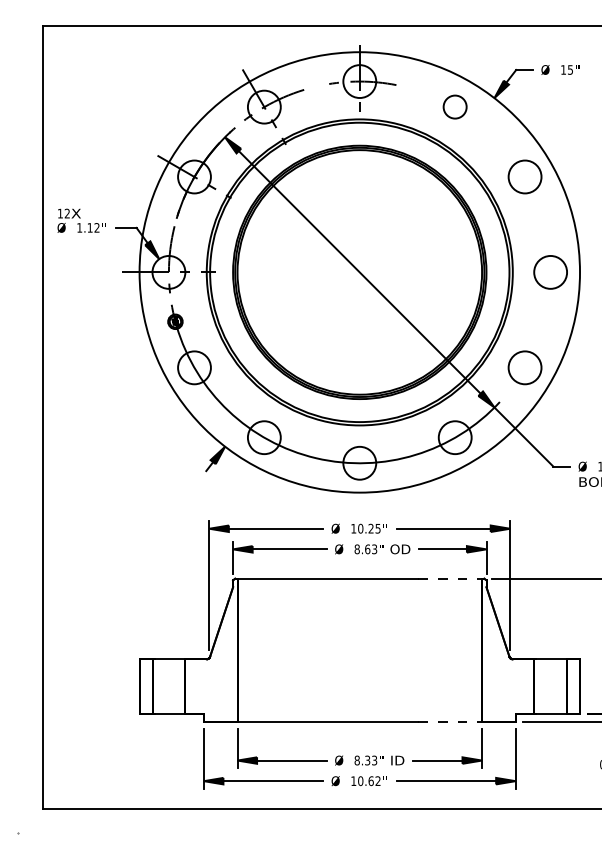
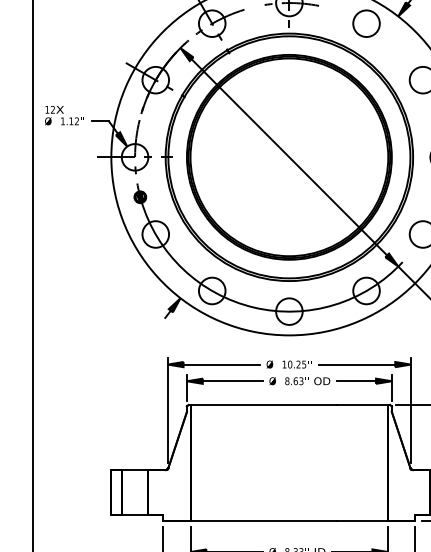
circle: (454, 106) -> (365, 23), size x1.43
line: (450, 578) -> (362, 404), dashed -> solid
line: (450, 721) -> (362, 520), dashed -> solid

